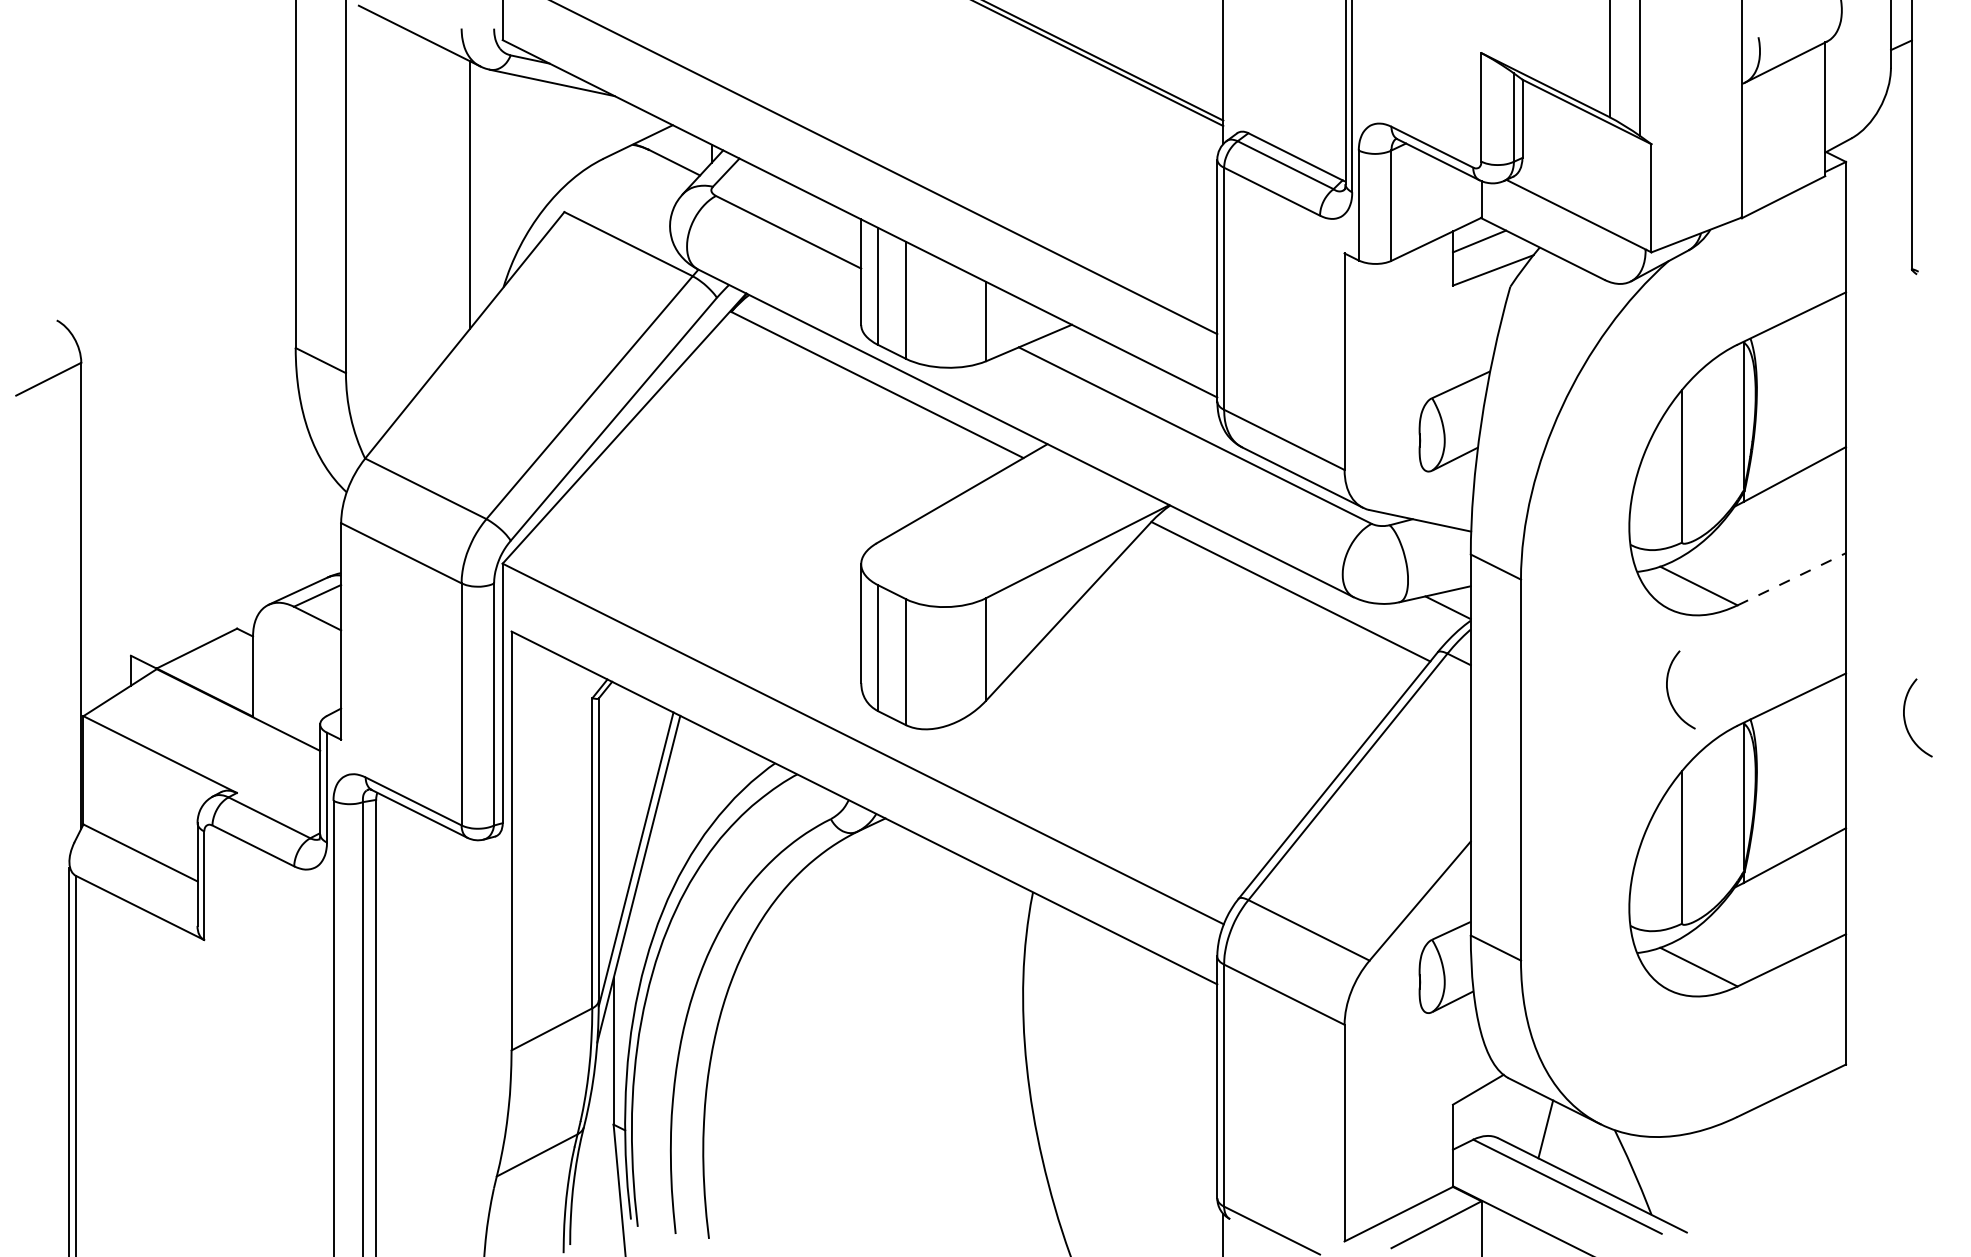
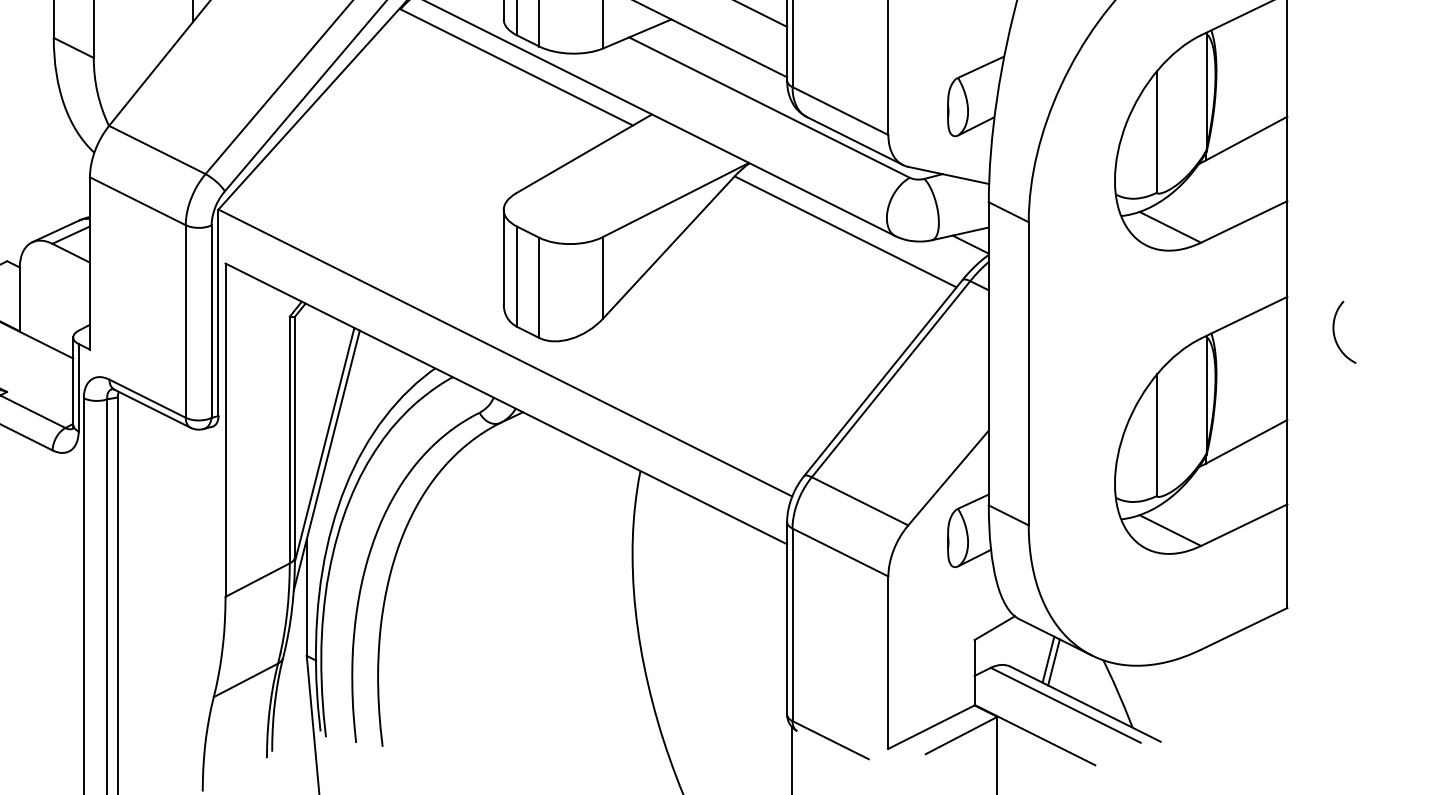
line: (1792, 579) -> (1244, 222), dashed -> solid
curve: (1668, 689) -> (1146, 309), removed
line: (1552, 1132) -> (1053, 662), added

